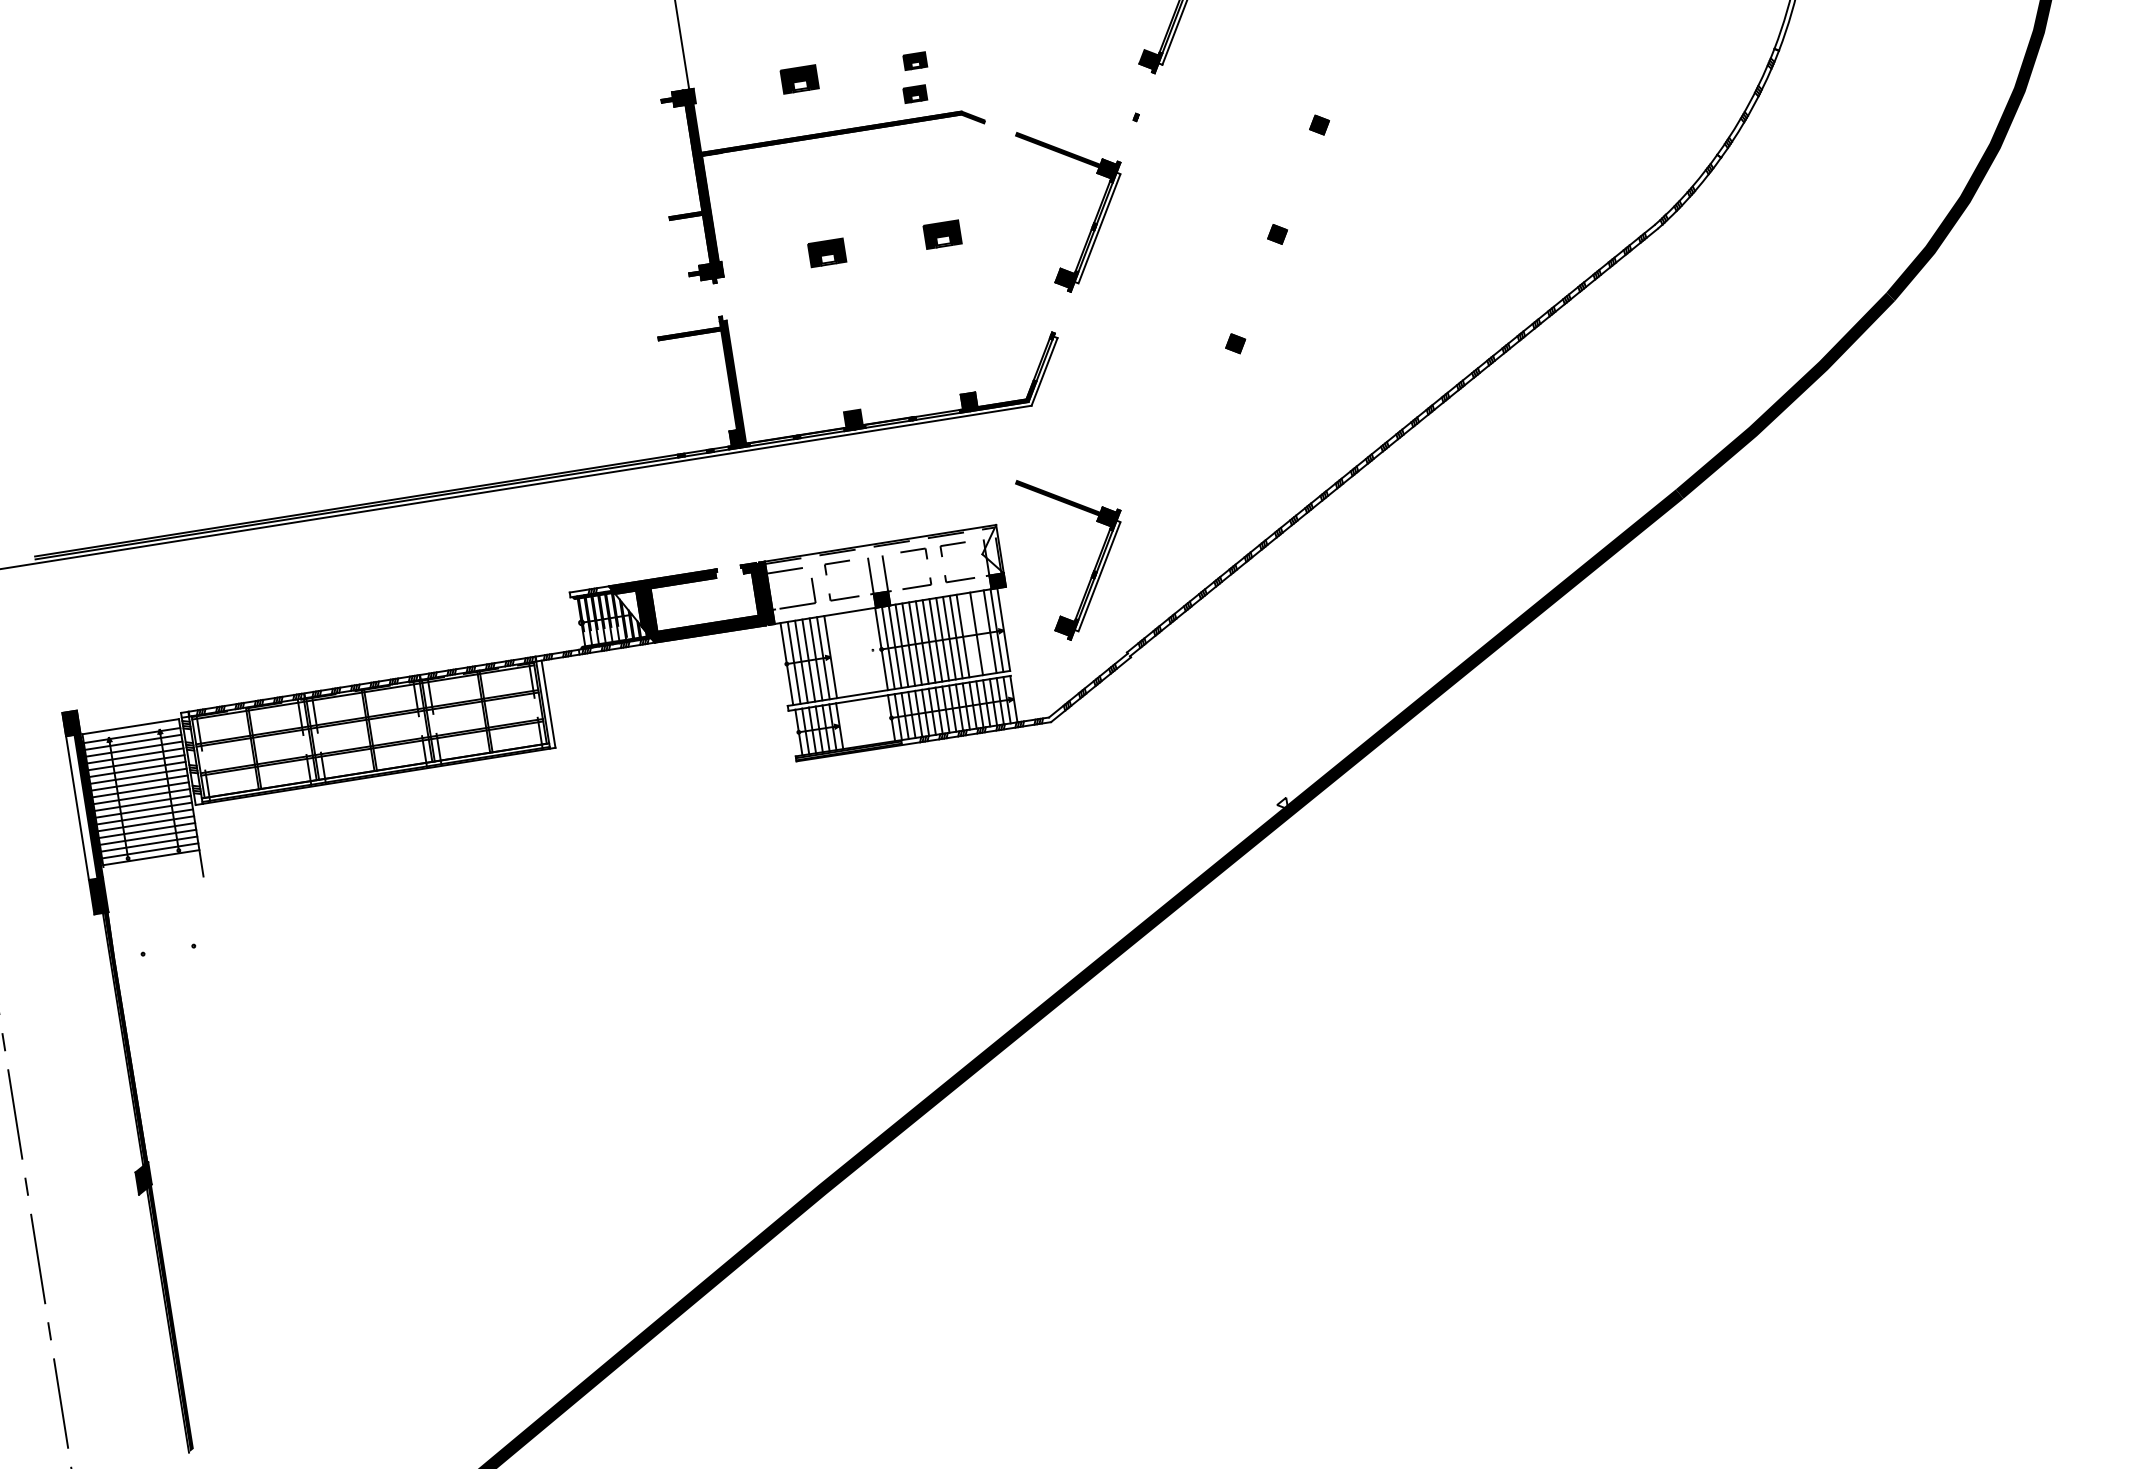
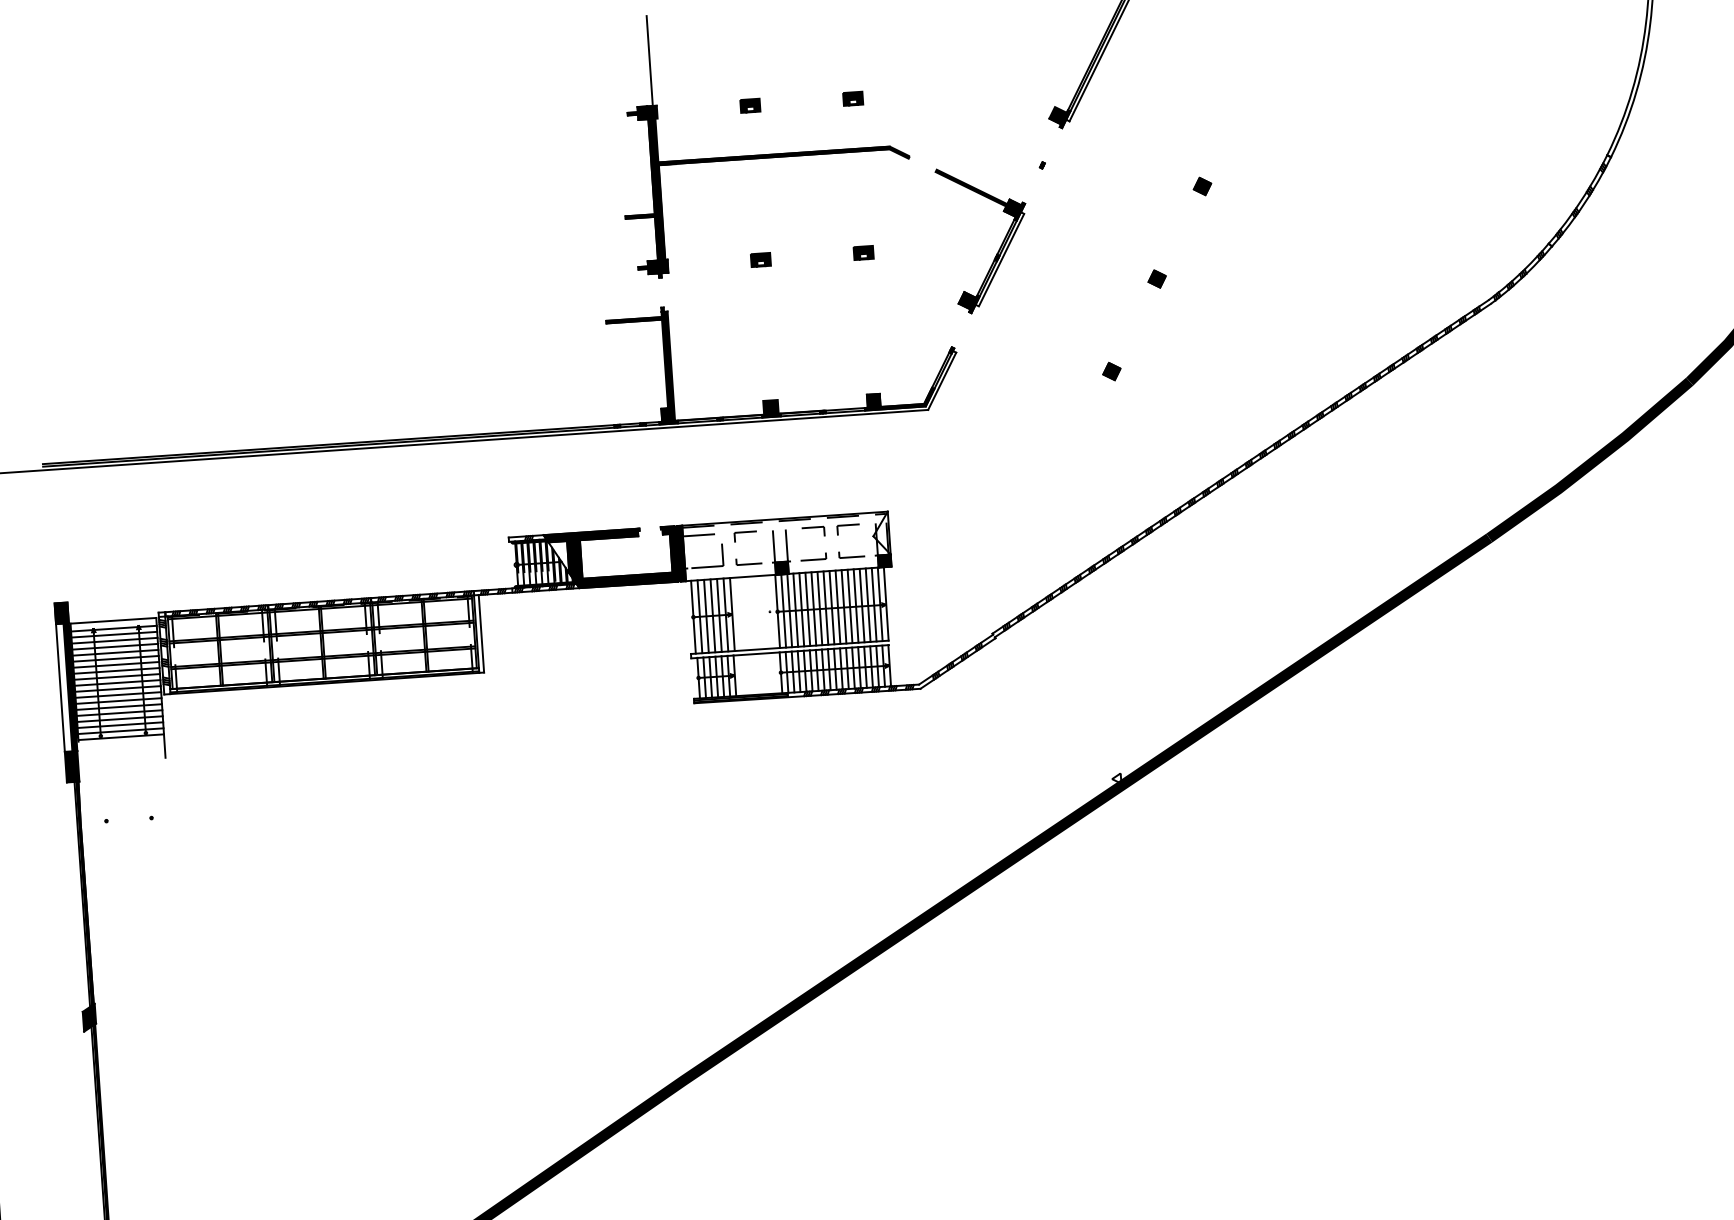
part: (799, 79) -> (750, 105), size x0.62
part: (915, 93) -> (850, 127), removed
part: (942, 234) -> (863, 252), size x0.62
part: (826, 252) -> (760, 259), size x0.62
part: (1092, 571) -> (968, 559), removed
line: (983, 632) -> (868, 604), added
line: (969, 634) -> (855, 605), added

